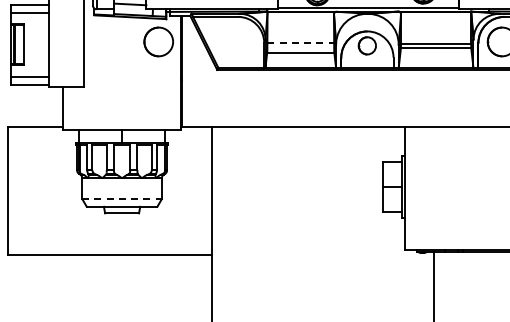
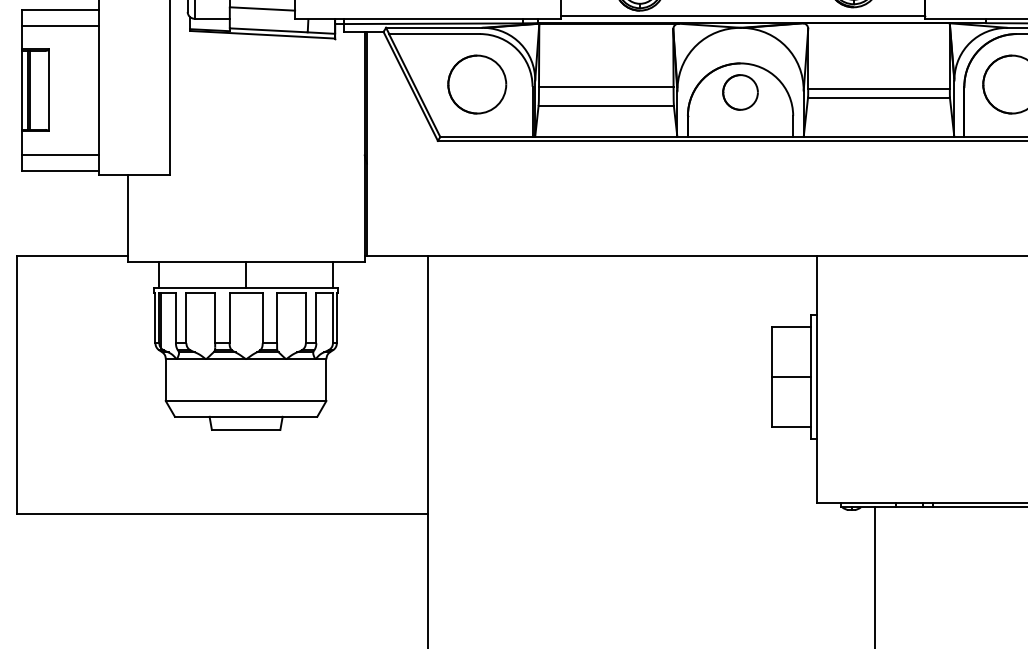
part: (158, 41) -> (476, 83), moved
line: (301, 43) -> (607, 87), dashed -> solid
line: (122, 198) -> (246, 400), dashed -> solid

